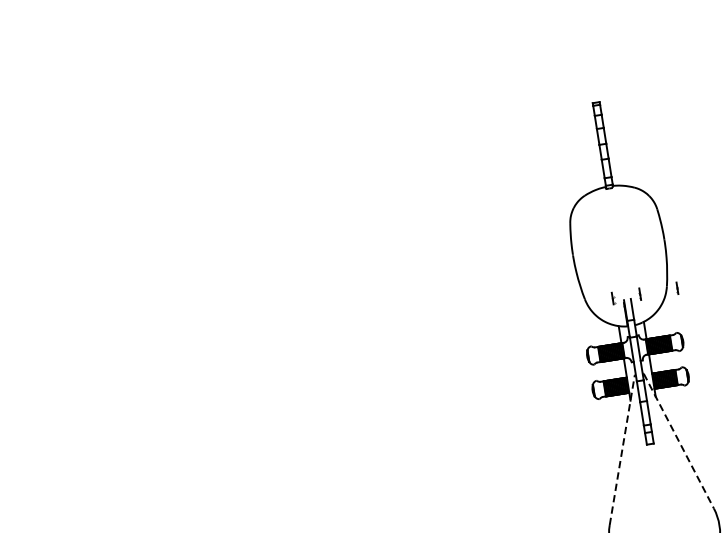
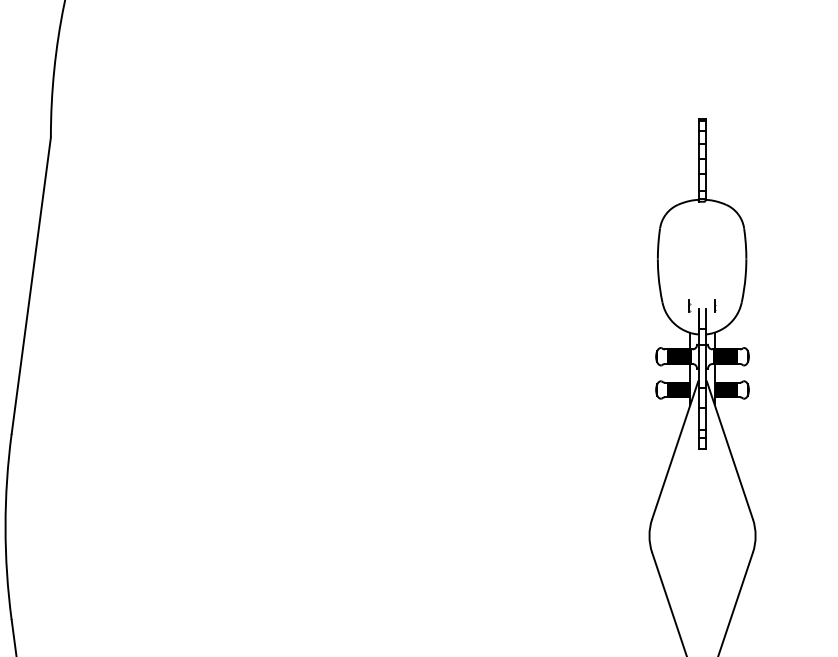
line: (677, 287) -> (751, 305), removed
line: (678, 441) -> (729, 450), dashed -> solid
line: (622, 450) -> (675, 450), dashed -> solid

